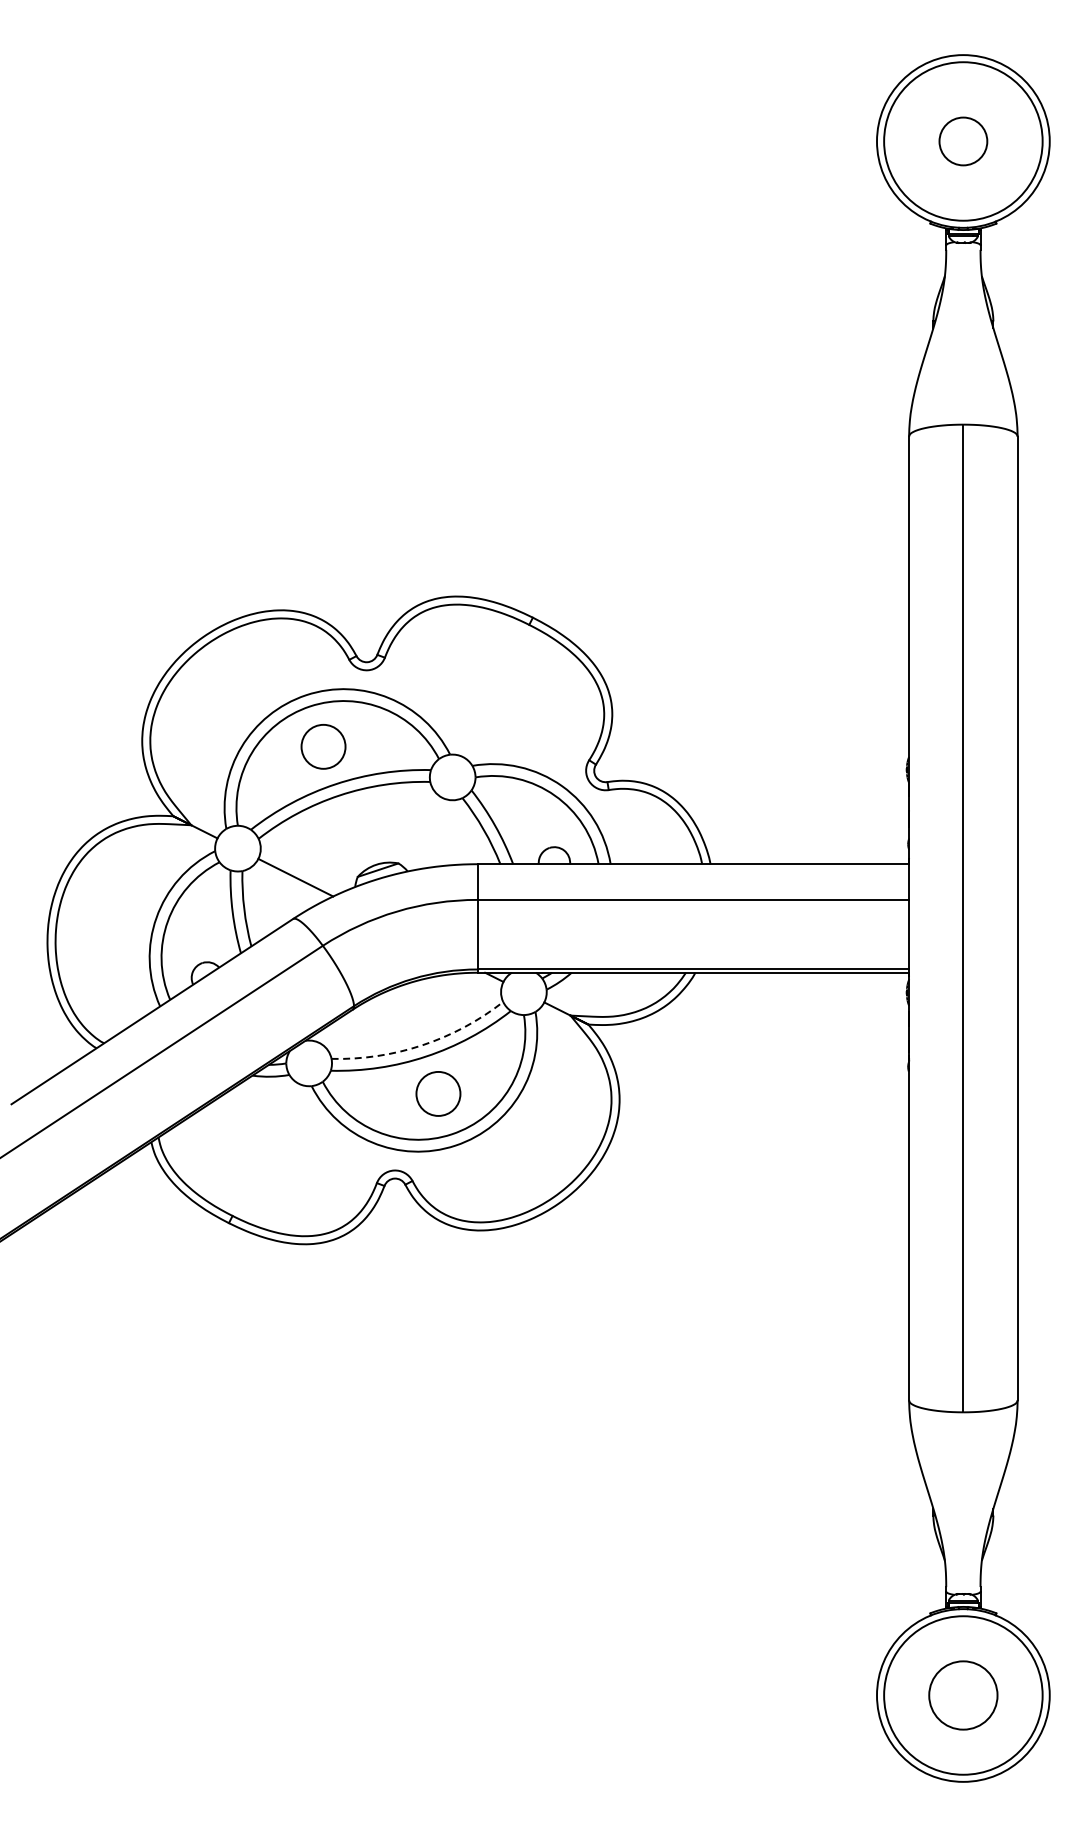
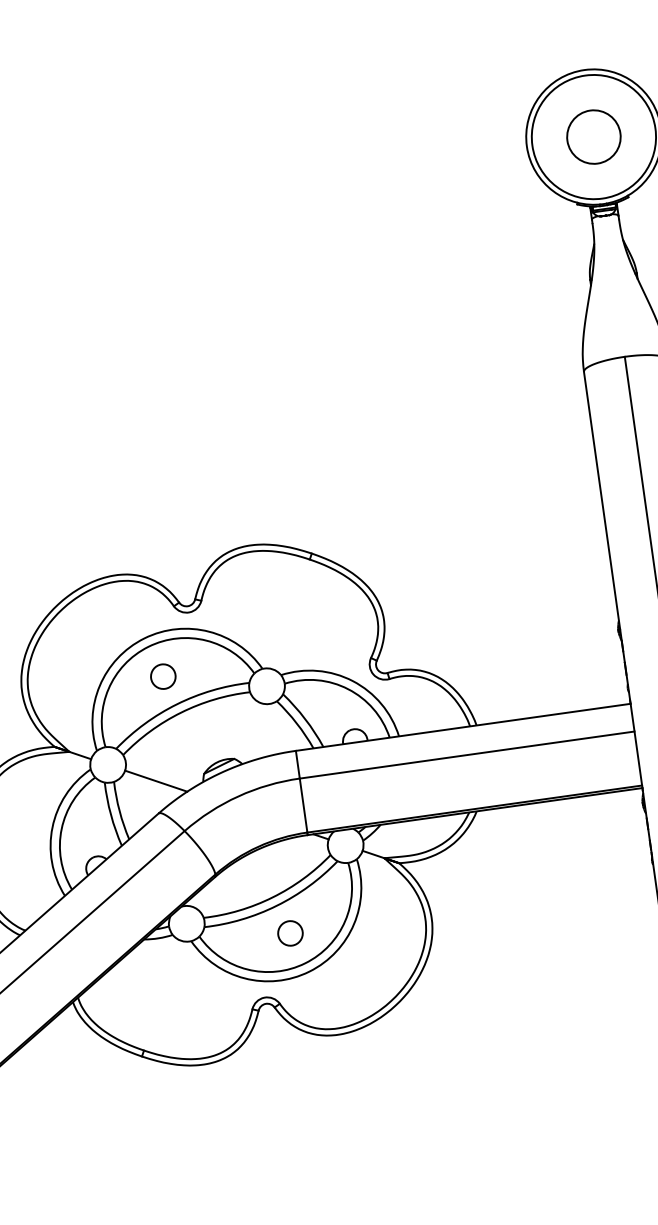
circle: (963, 141) -> (594, 137), size x1.43
circle: (322, 746) -> (162, 676), size x0.71
arc: (422, 1045) -> (272, 897), dashed -> solid
circle: (438, 1093) -> (290, 933), size x0.71

